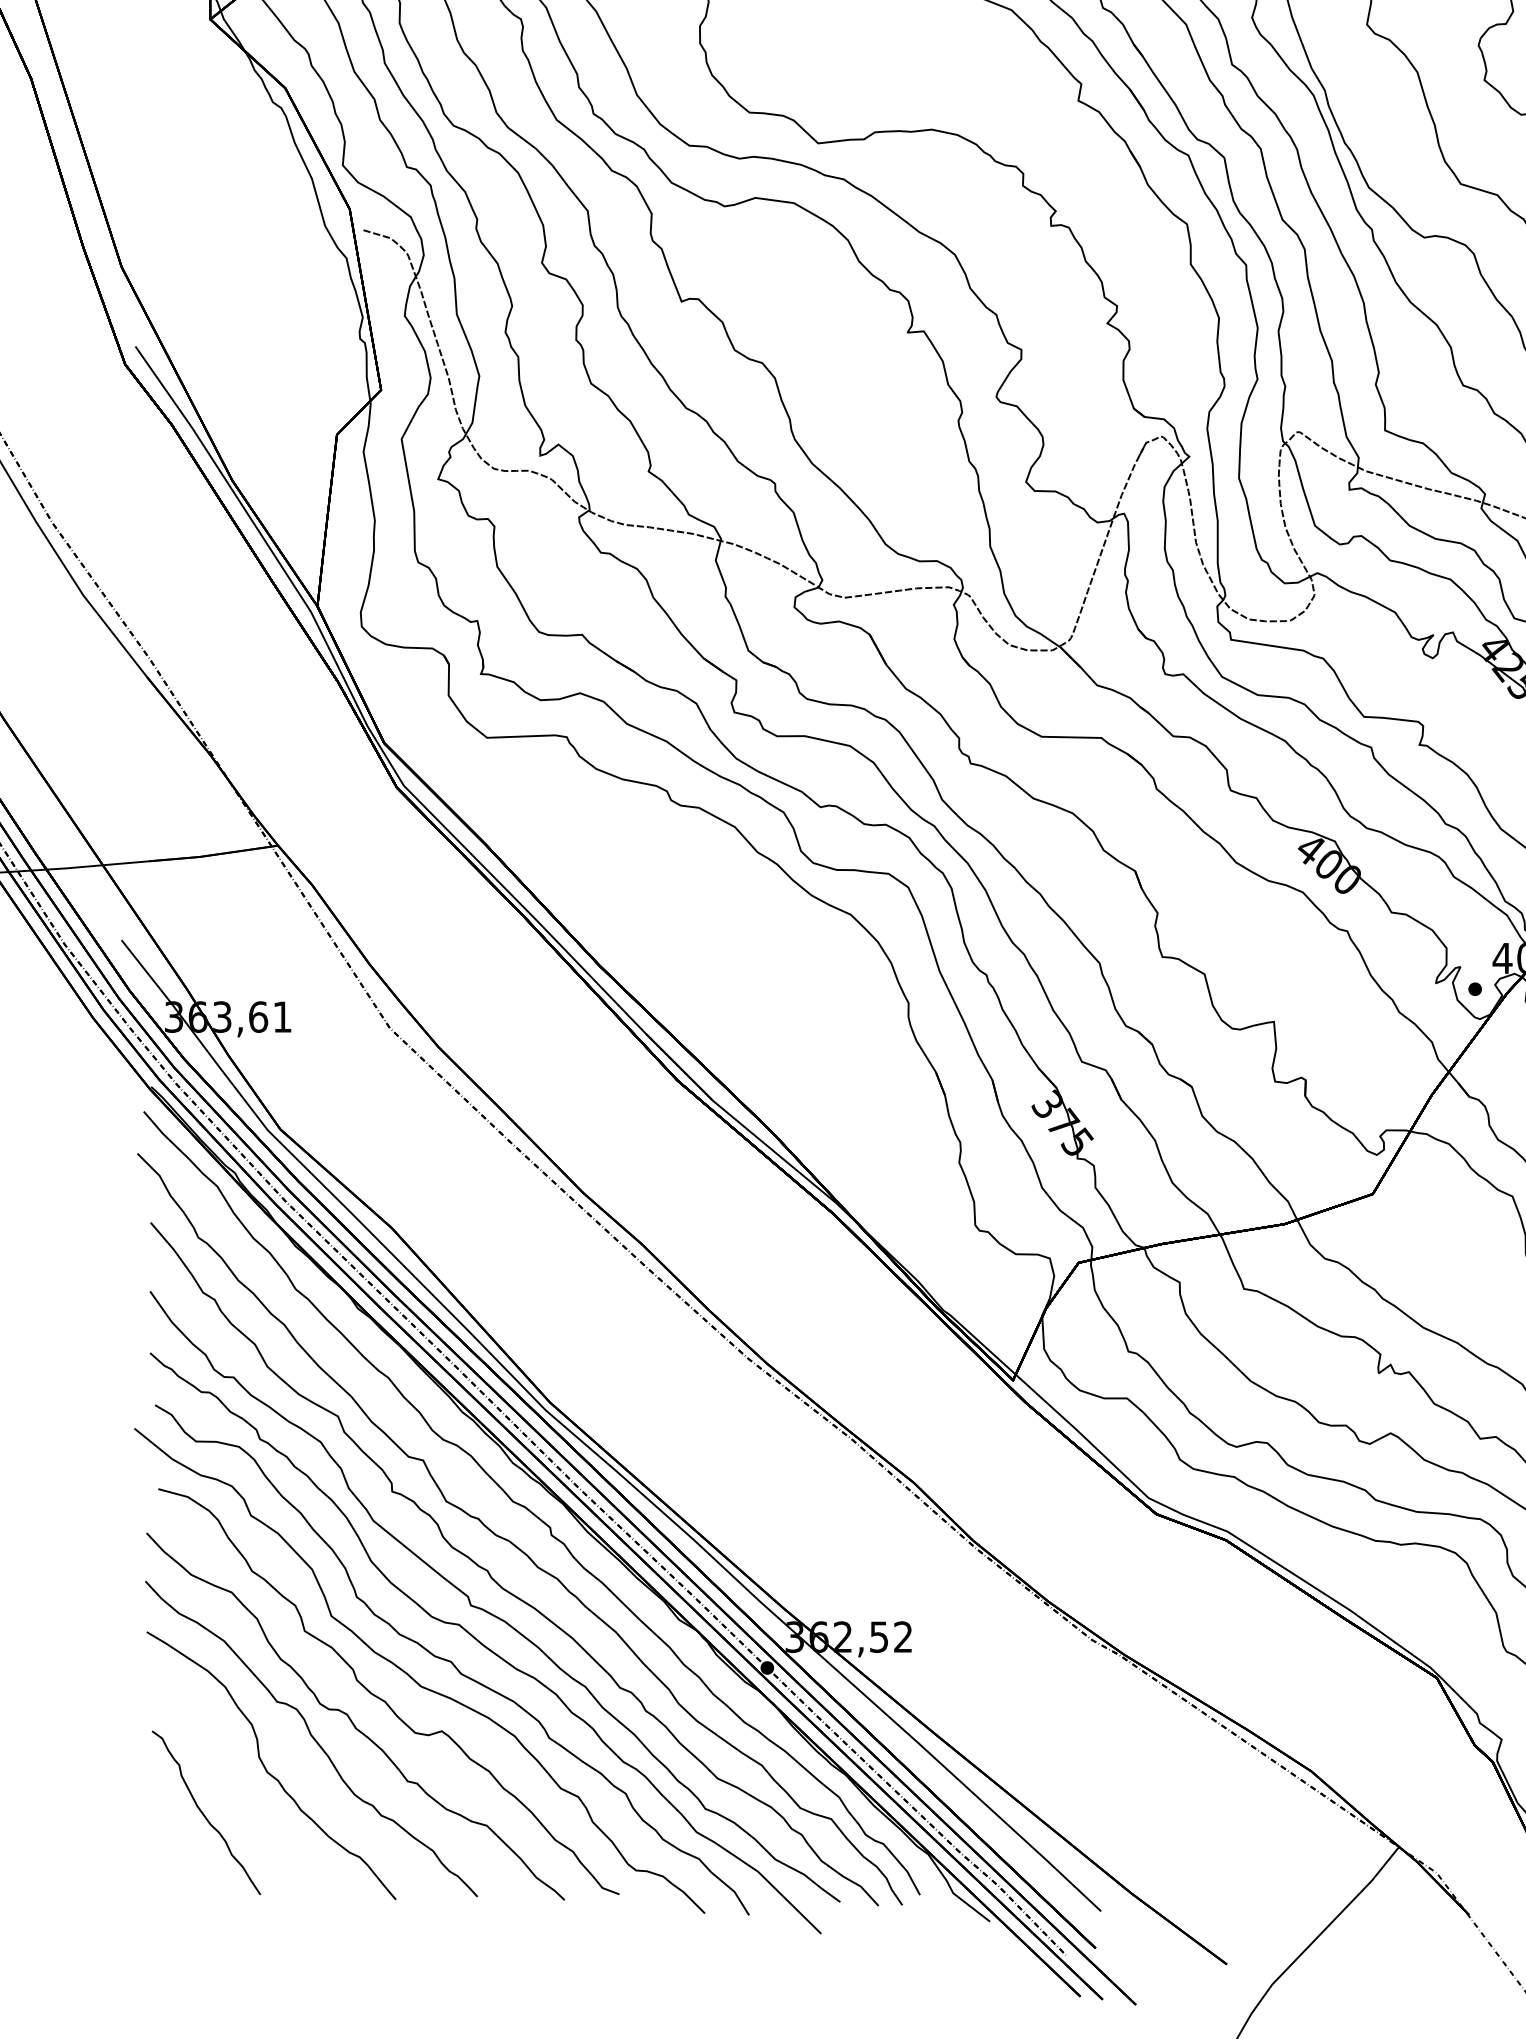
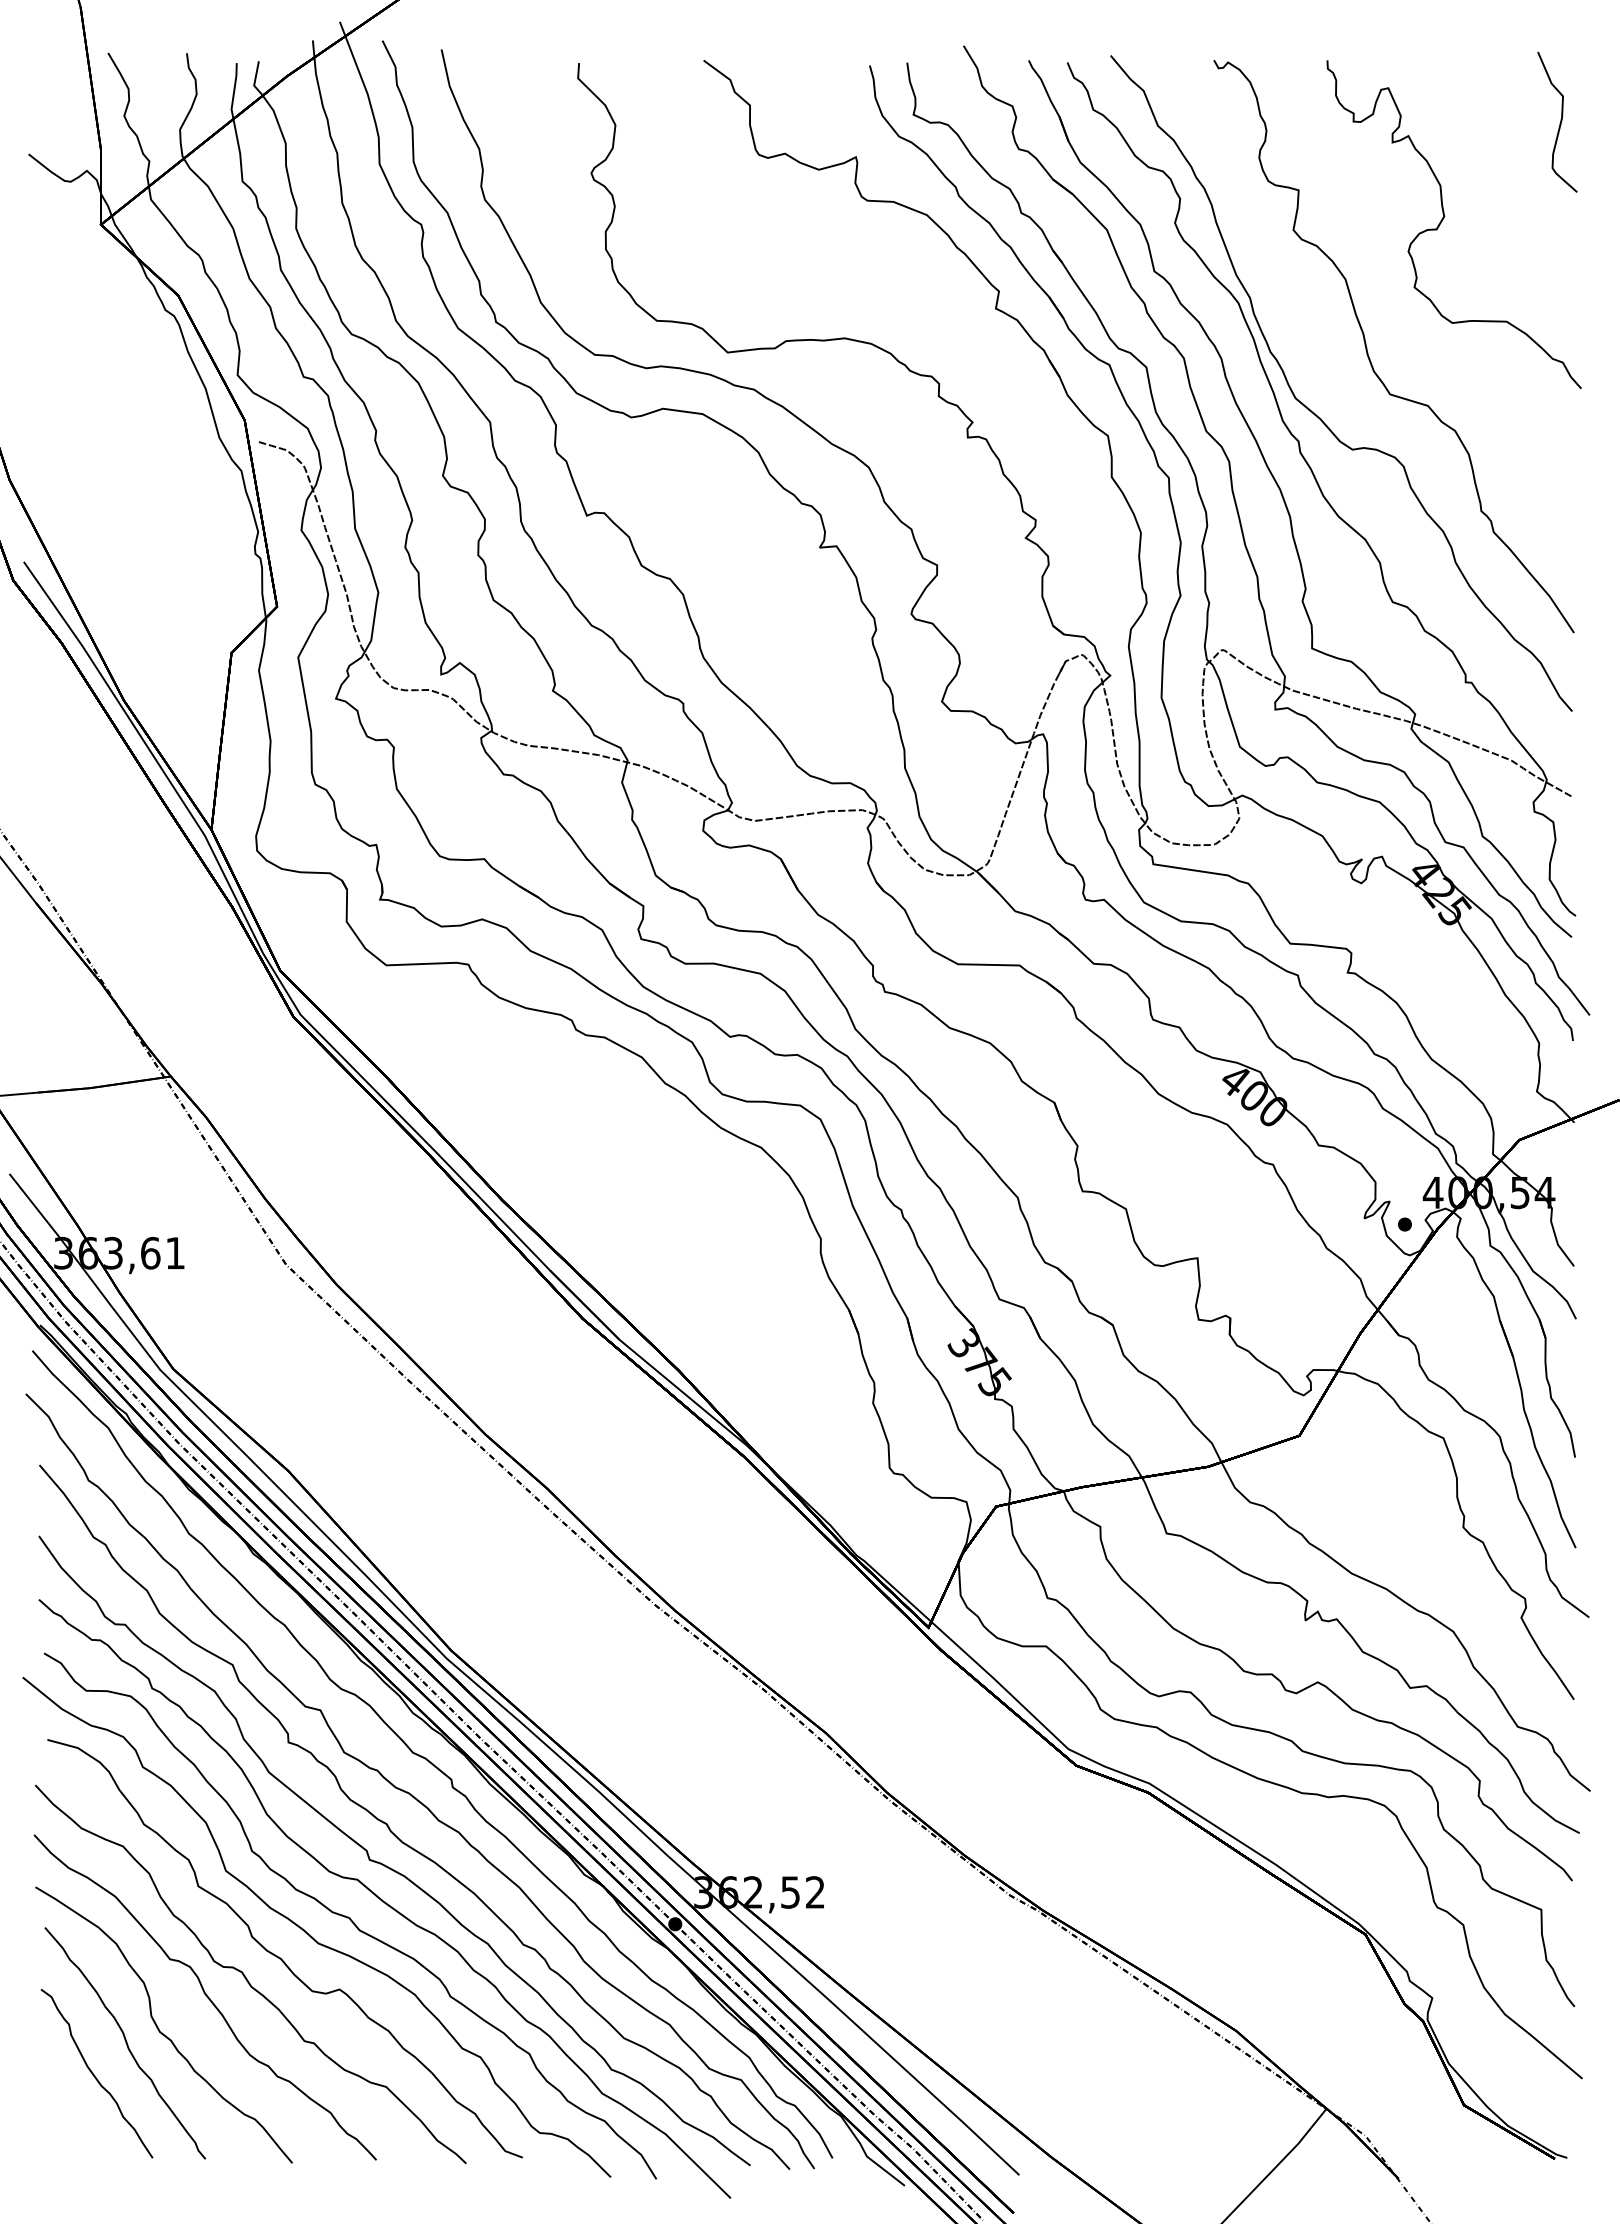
curve: (234, 1783) -> (125, 2043), added

